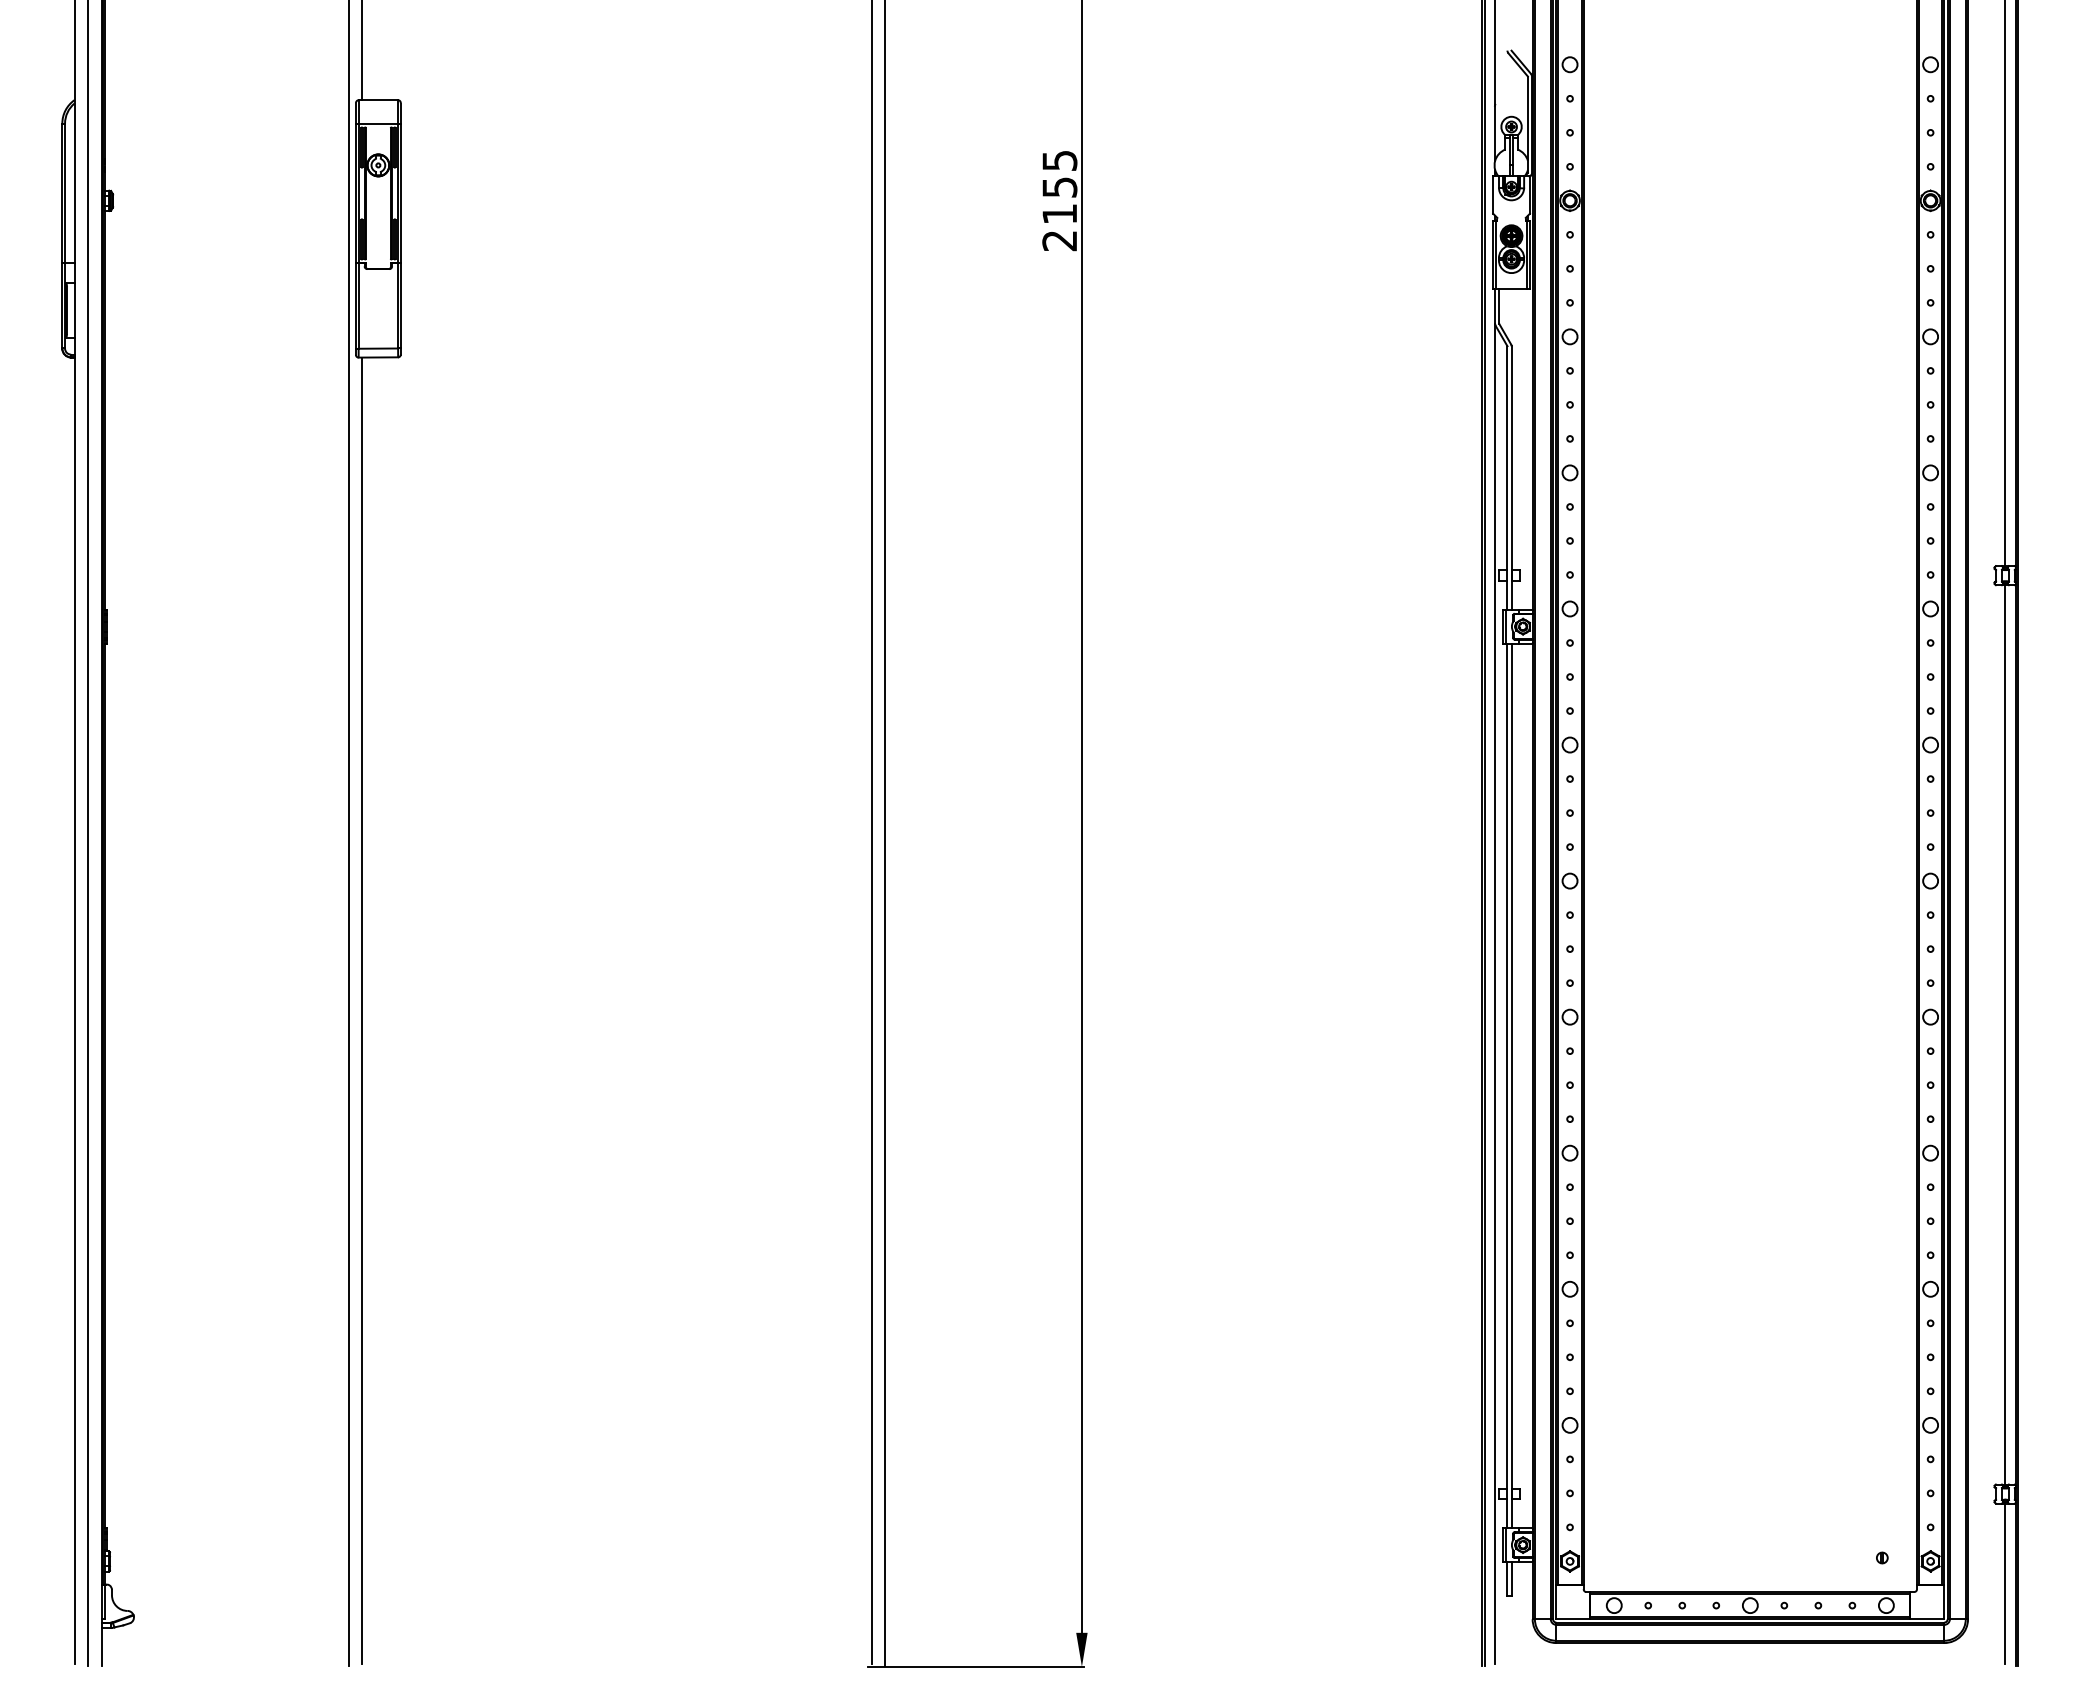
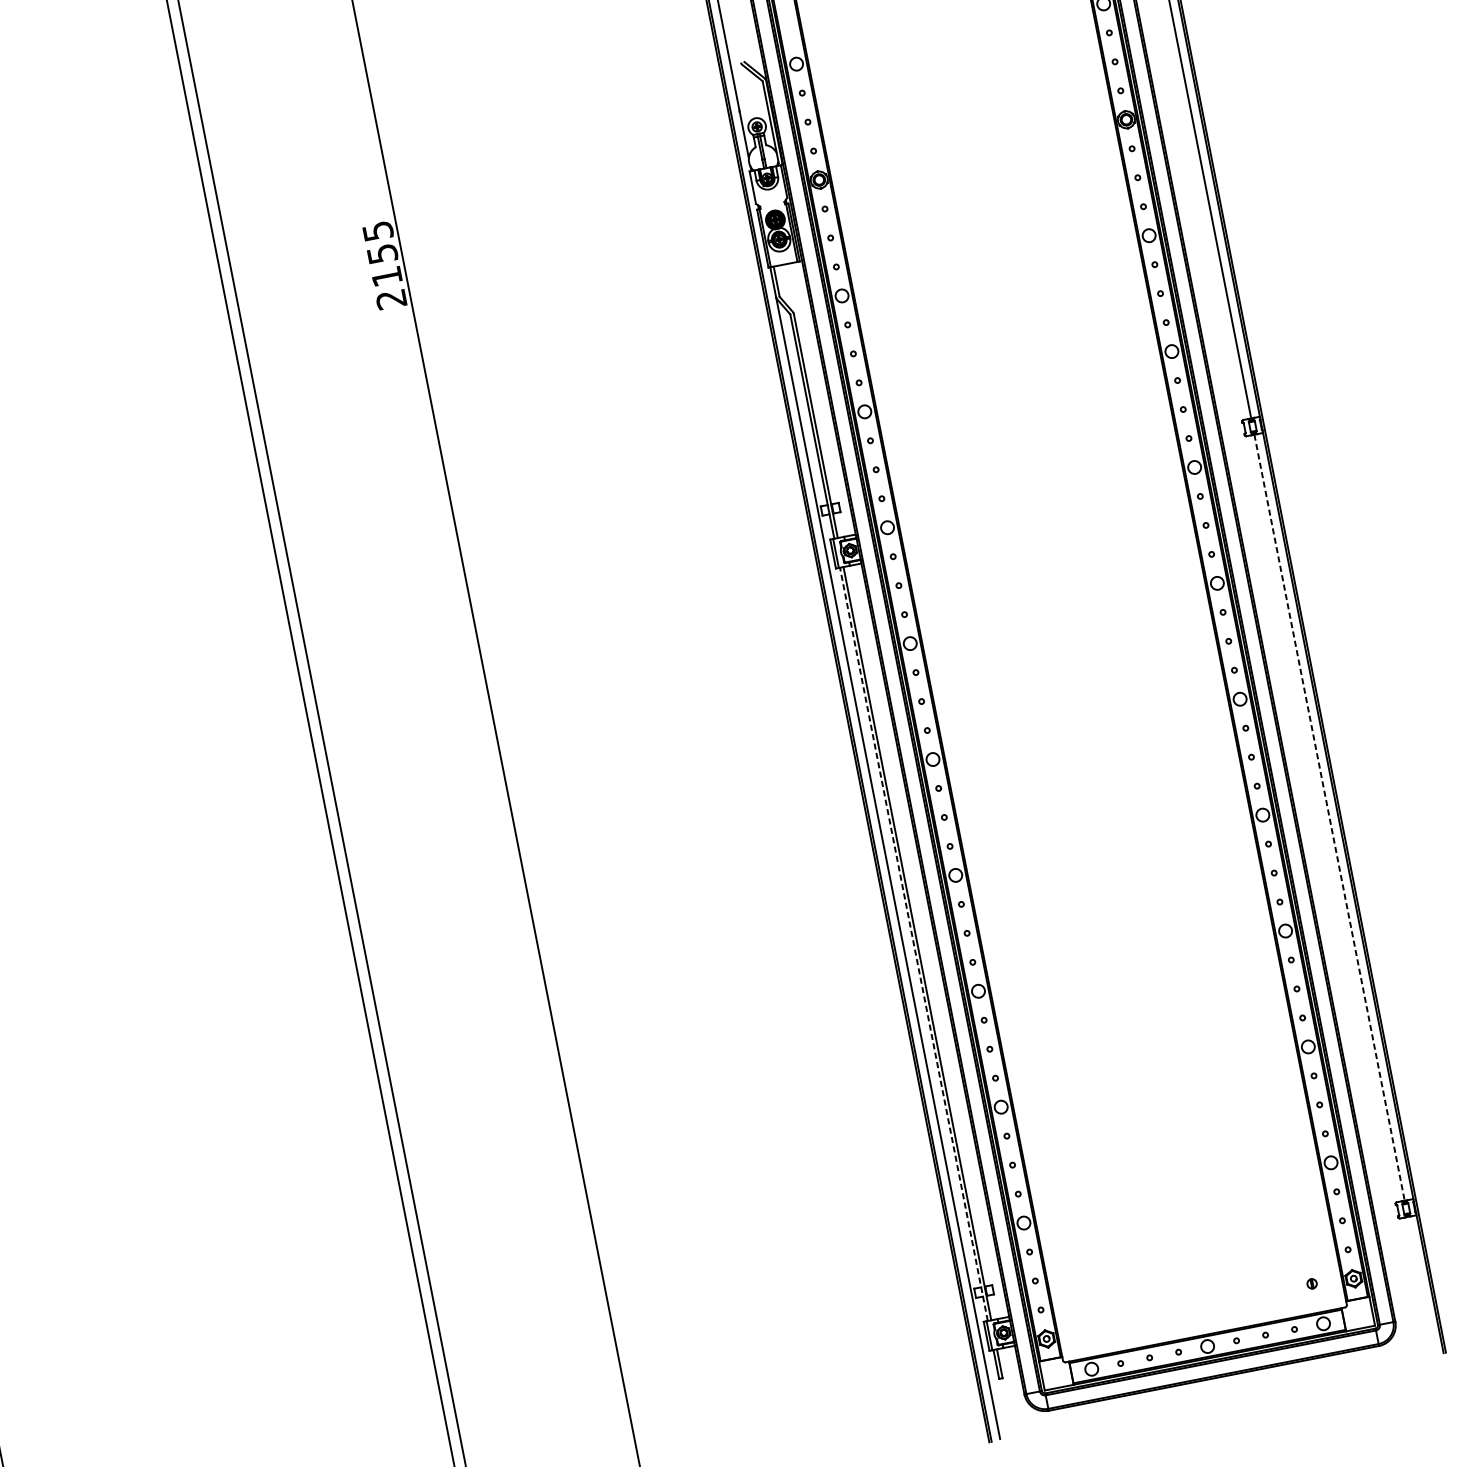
line: (2005, 1034) -> (1329, 817), solid -> dashed
line: (1507, 1085) -> (913, 944), solid -> dashed
line: (2005, 1583) -> (1421, 1285), removed

